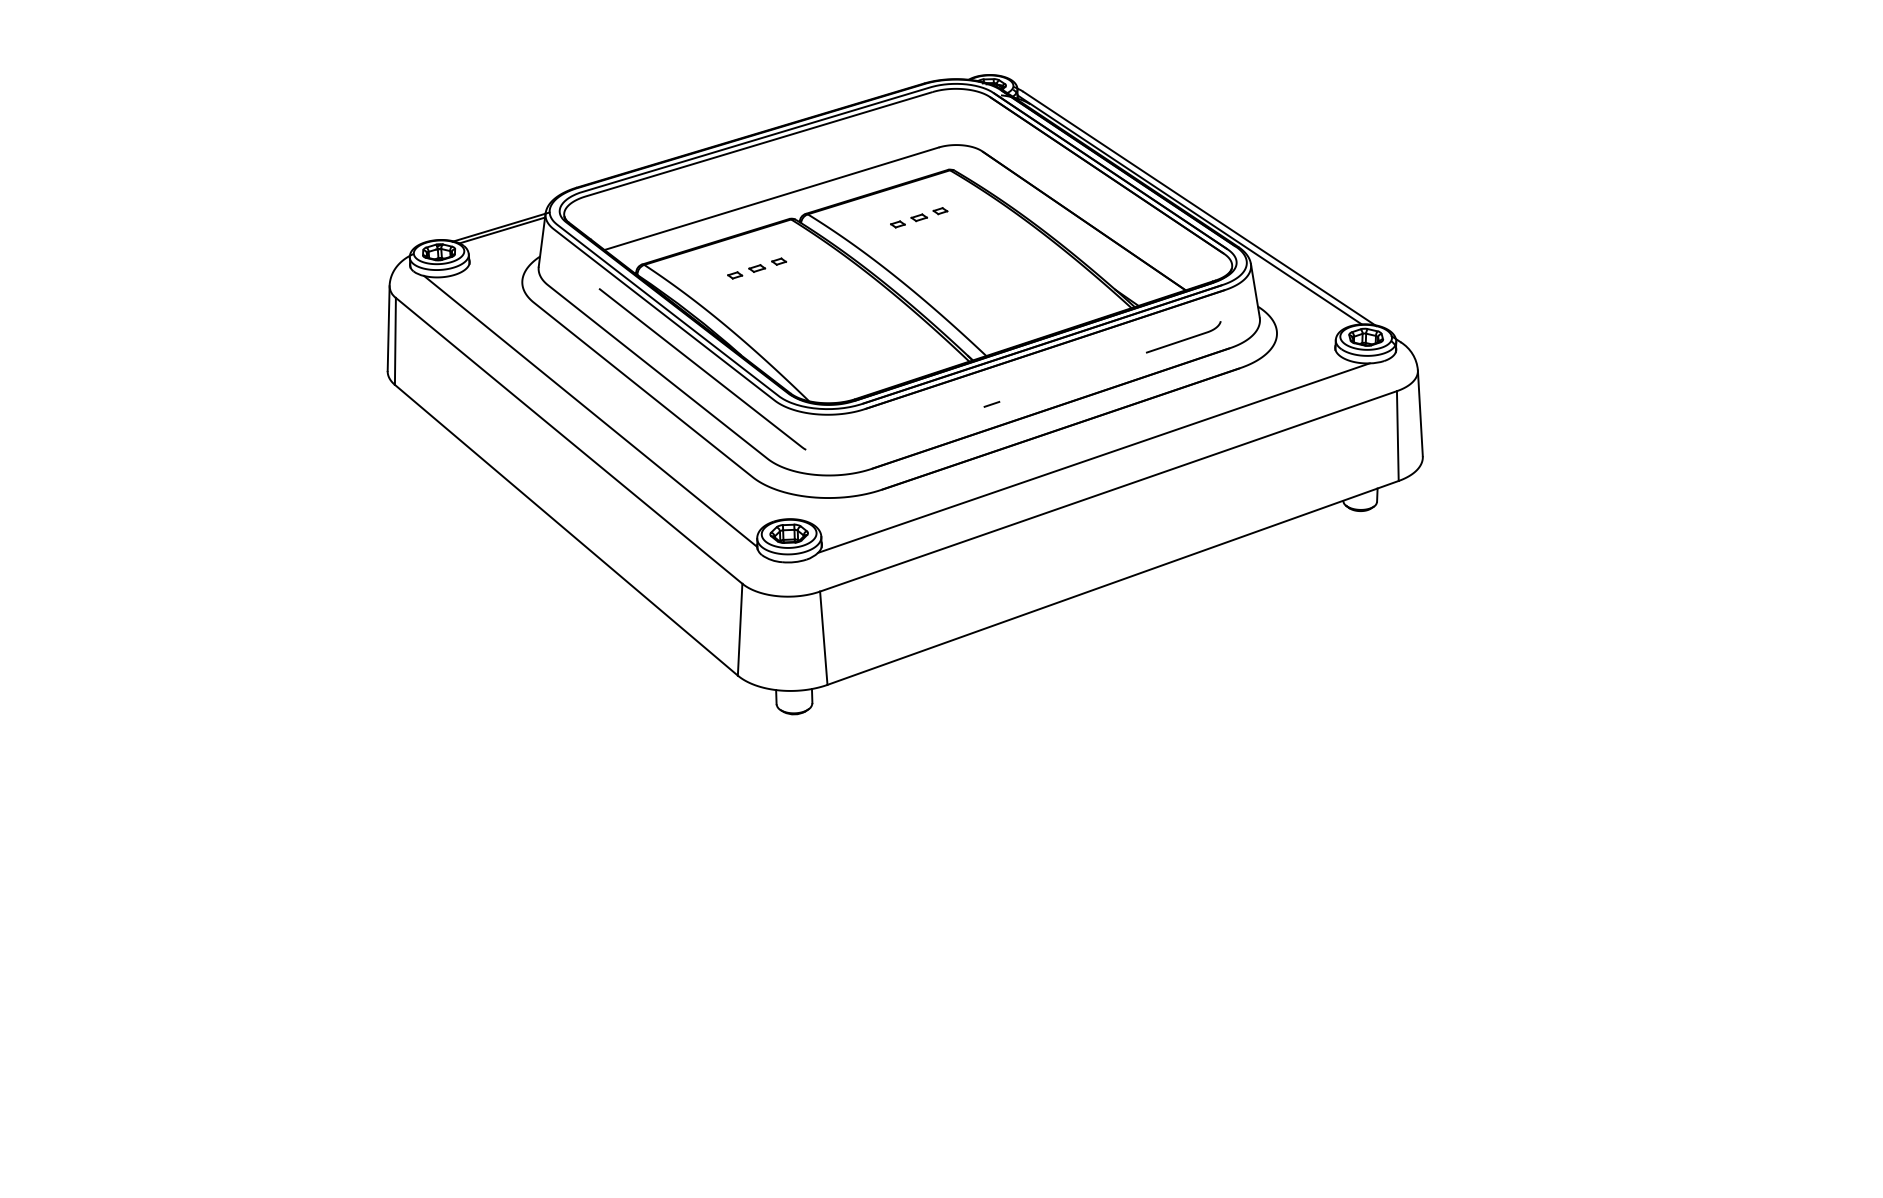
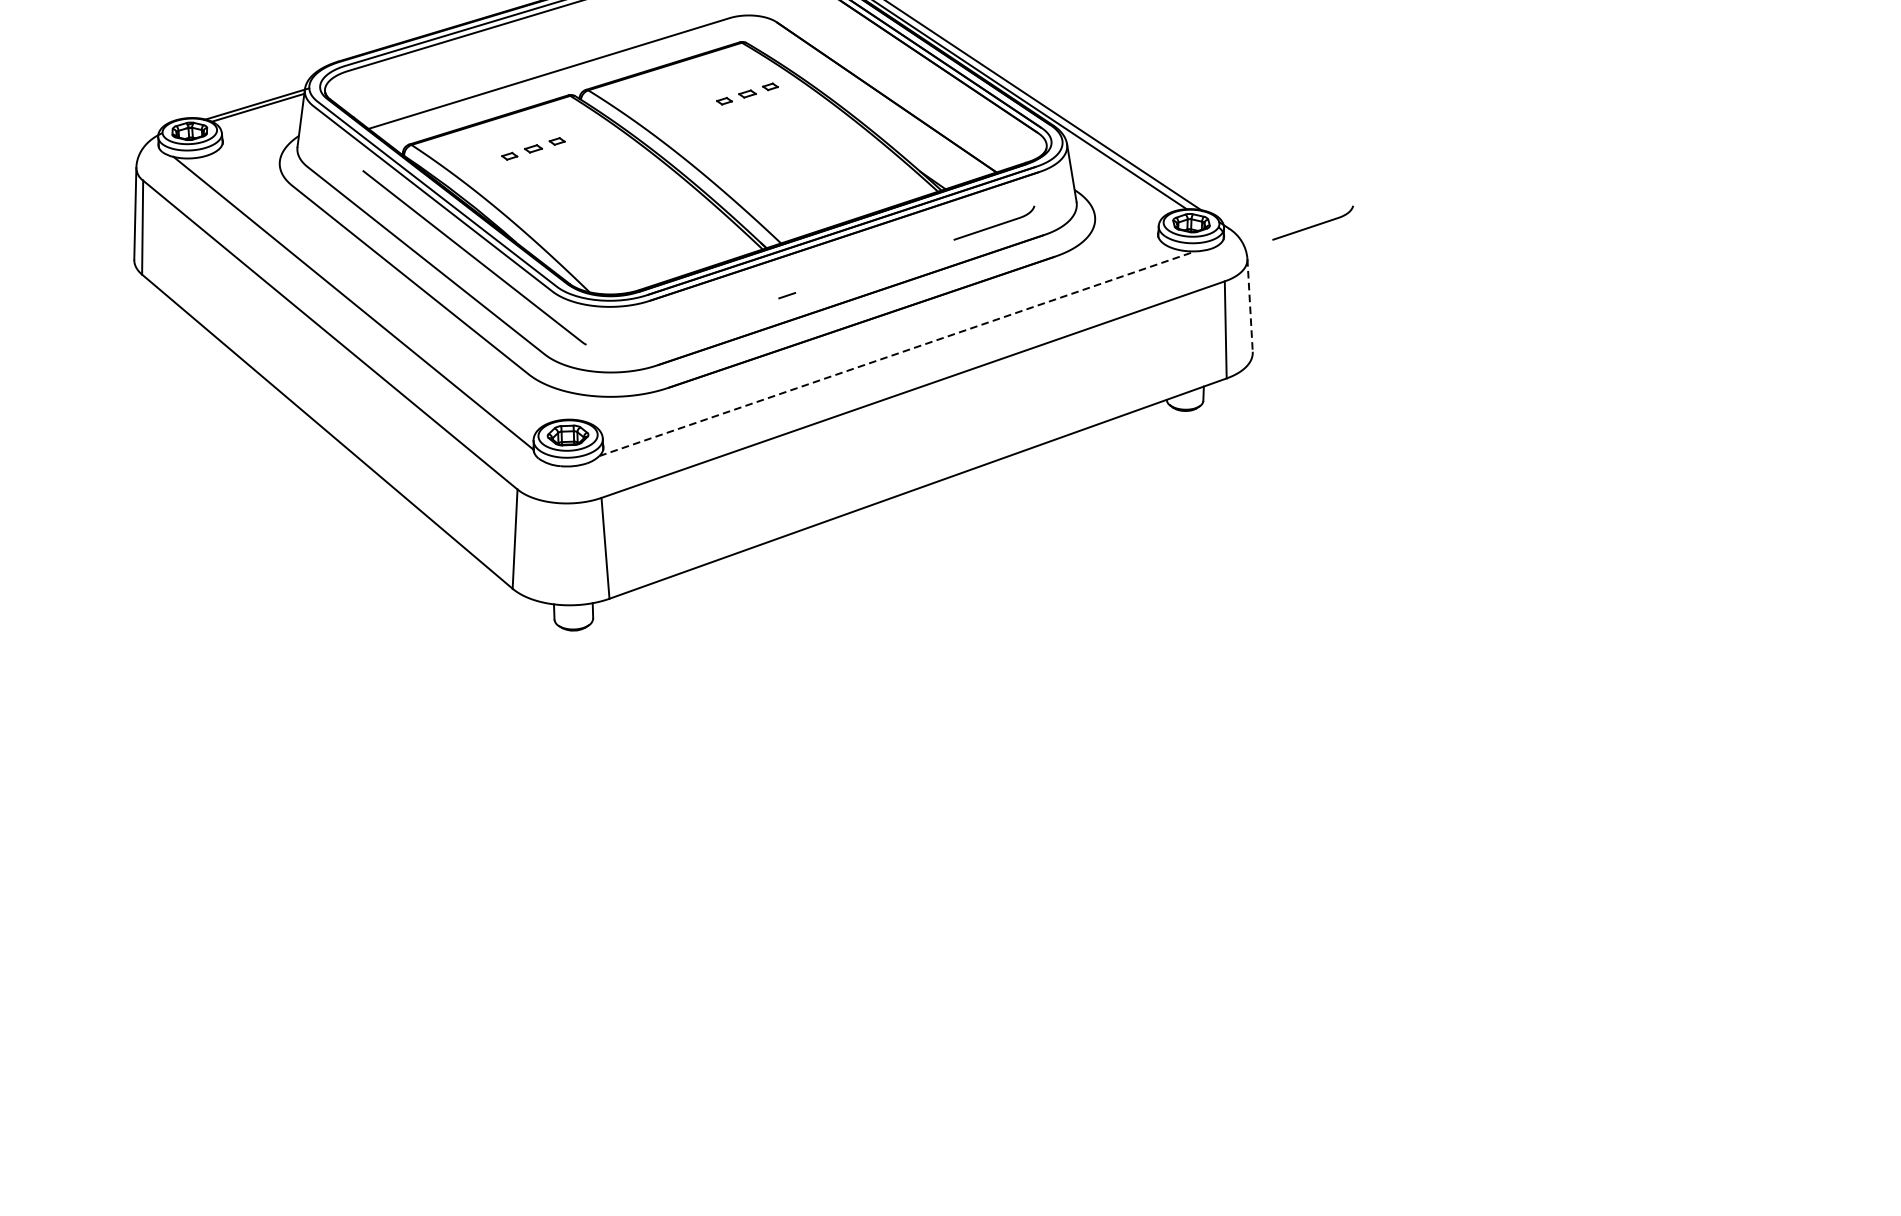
part: (919, 217) -> (747, 93), moved
curve: (1478, 339) -> (1312, 225), added
line: (1420, 413) -> (1250, 305), solid -> dashed
line: (1093, 458) -> (896, 354), solid -> dashed

